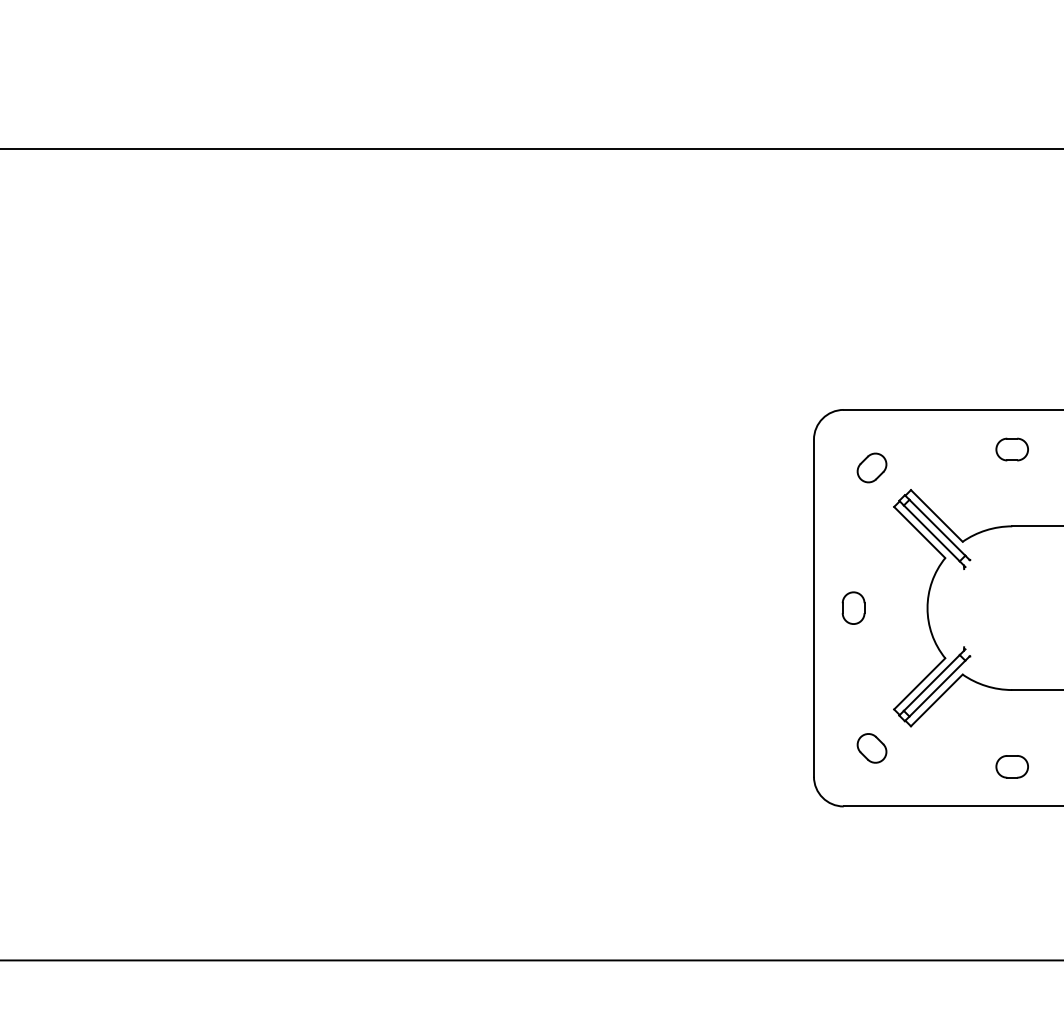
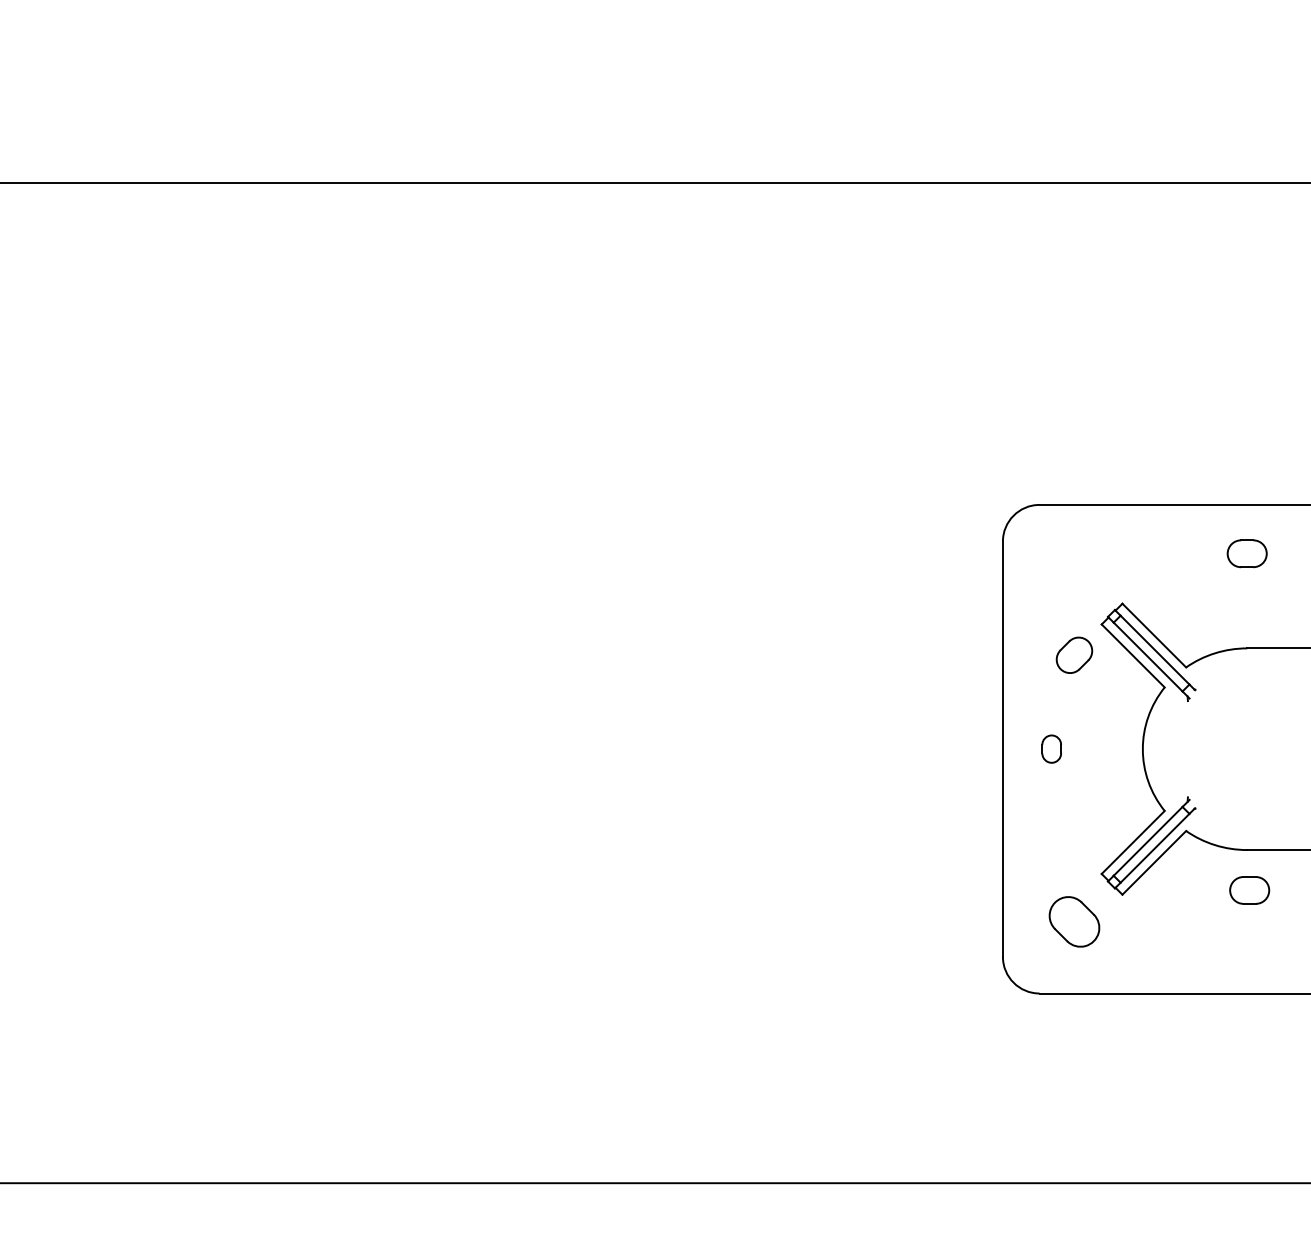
part: (871, 467) -> (1073, 654), moved
part: (853, 607) -> (1051, 748), size x0.7
part: (871, 748) -> (1073, 922), size x1.4
part: (1011, 766) -> (1248, 890), moved

